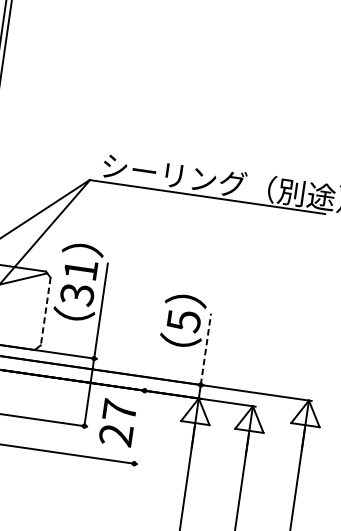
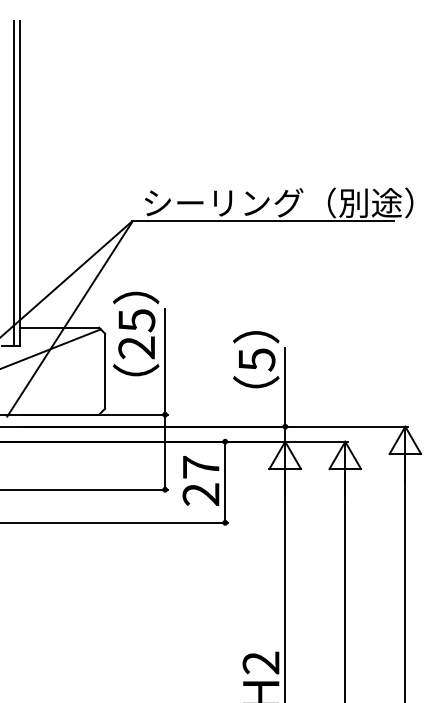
text: (78, 282) -> (136, 334), 31 -> 25
line: (46, 311) -> (105, 371), dashed -> solid
line: (206, 349) -> (285, 387), dashed -> solid
line: (139, 426) -> (225, 481), added

